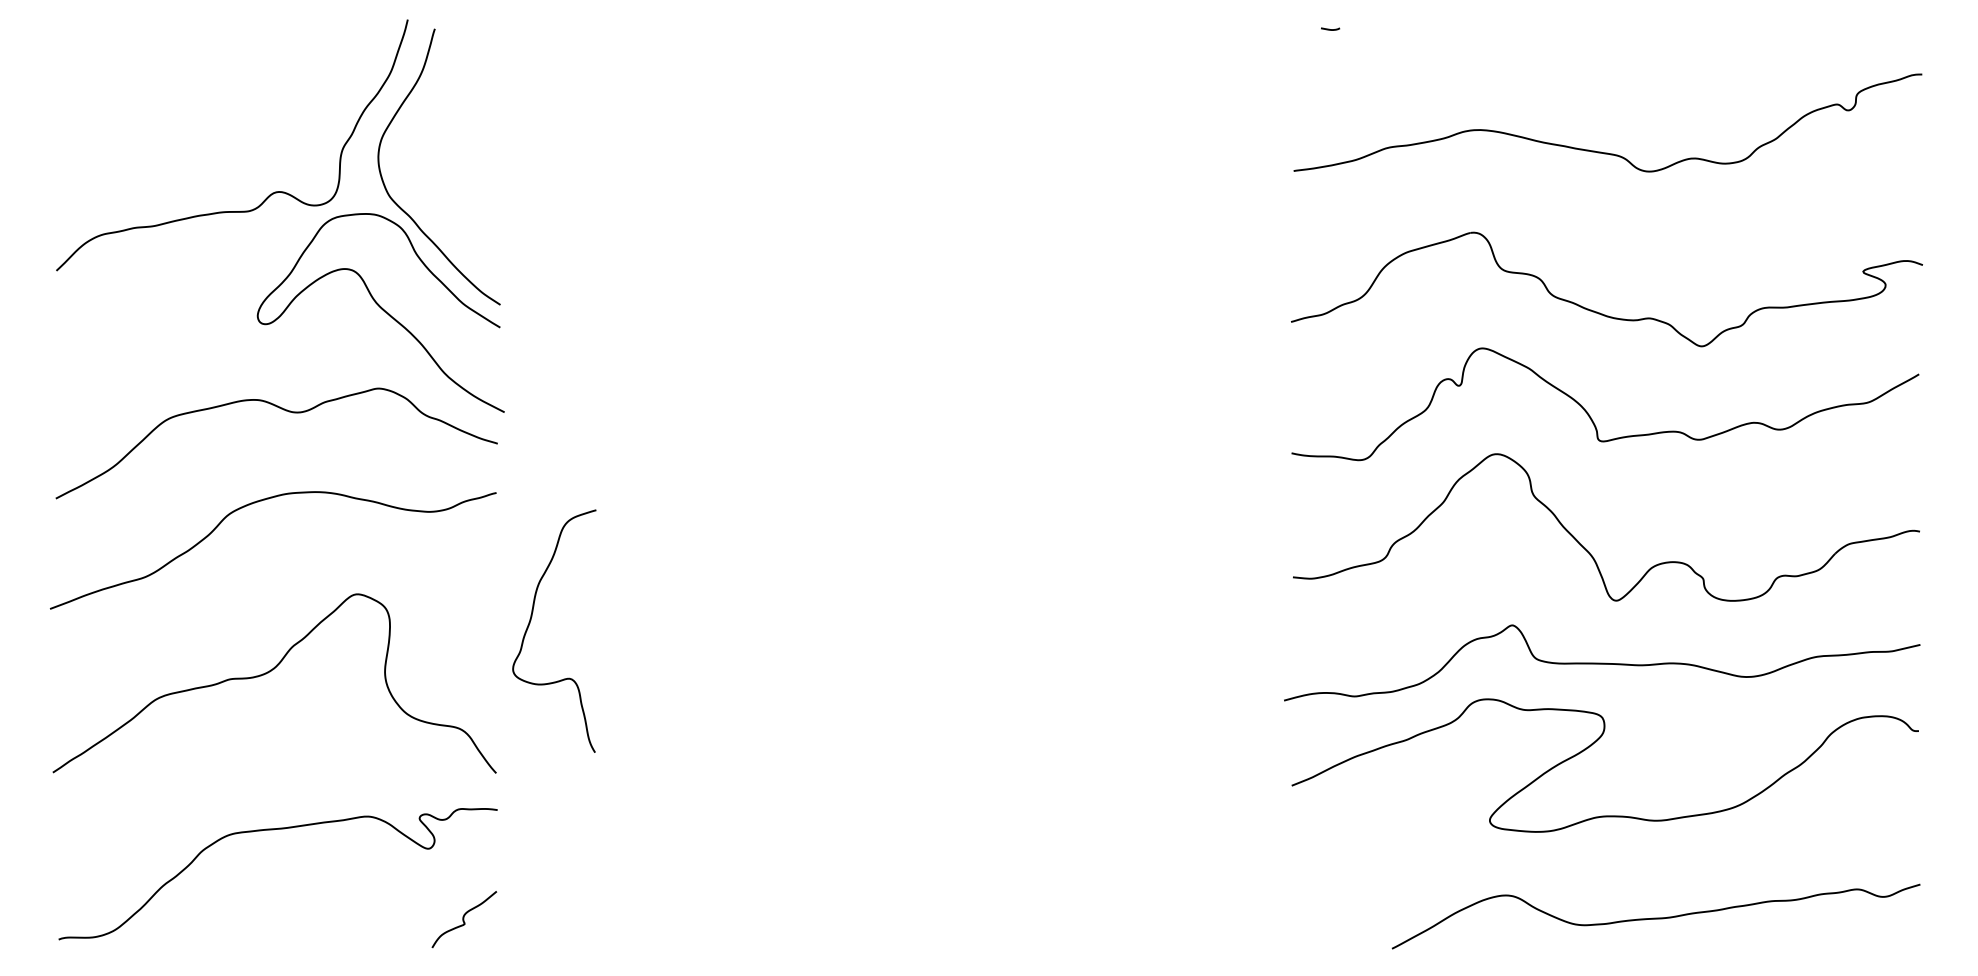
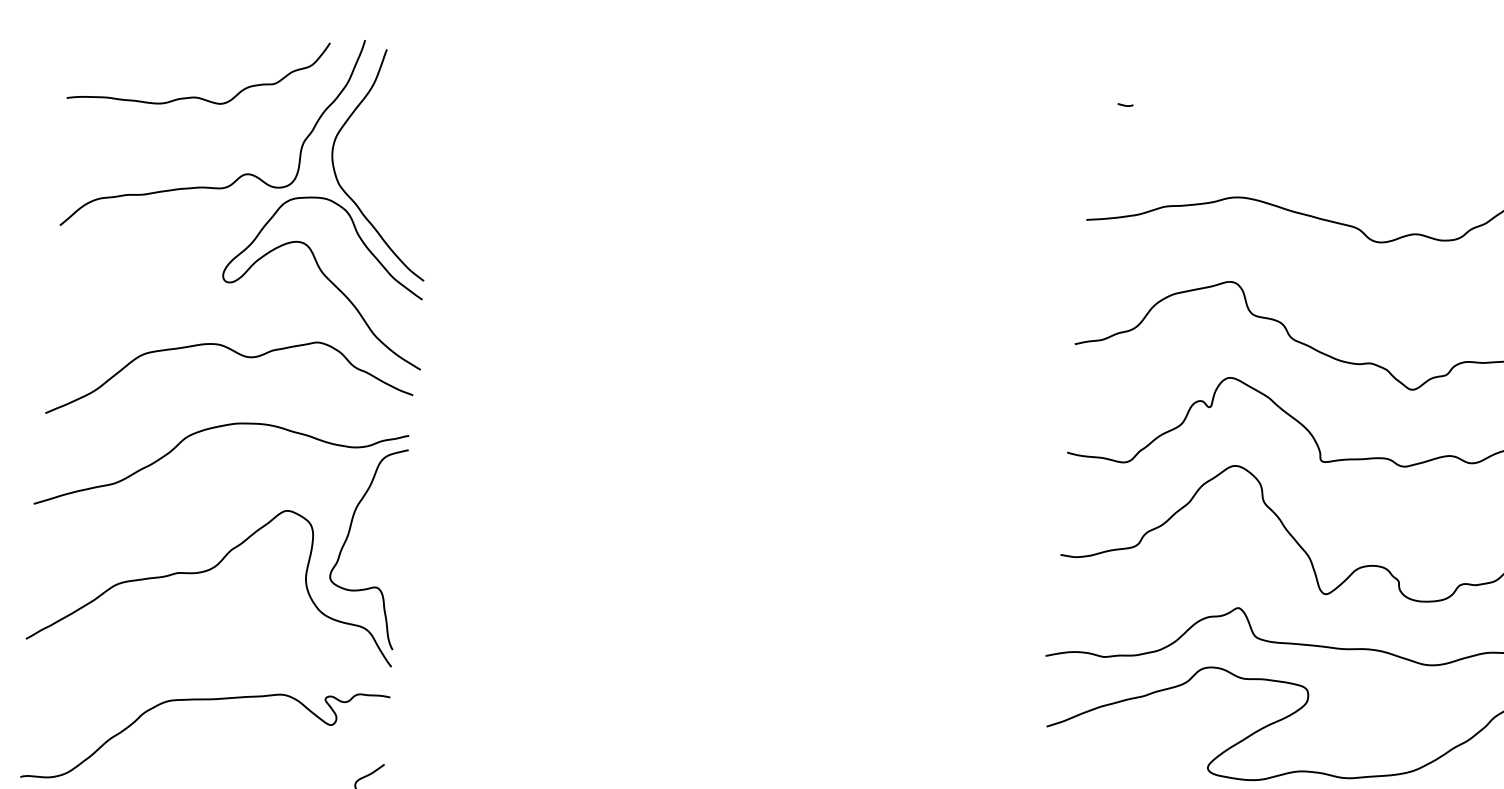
curve: (209, 103) -> (196, 96), added
curve: (530, 623) -> (347, 539), moved

